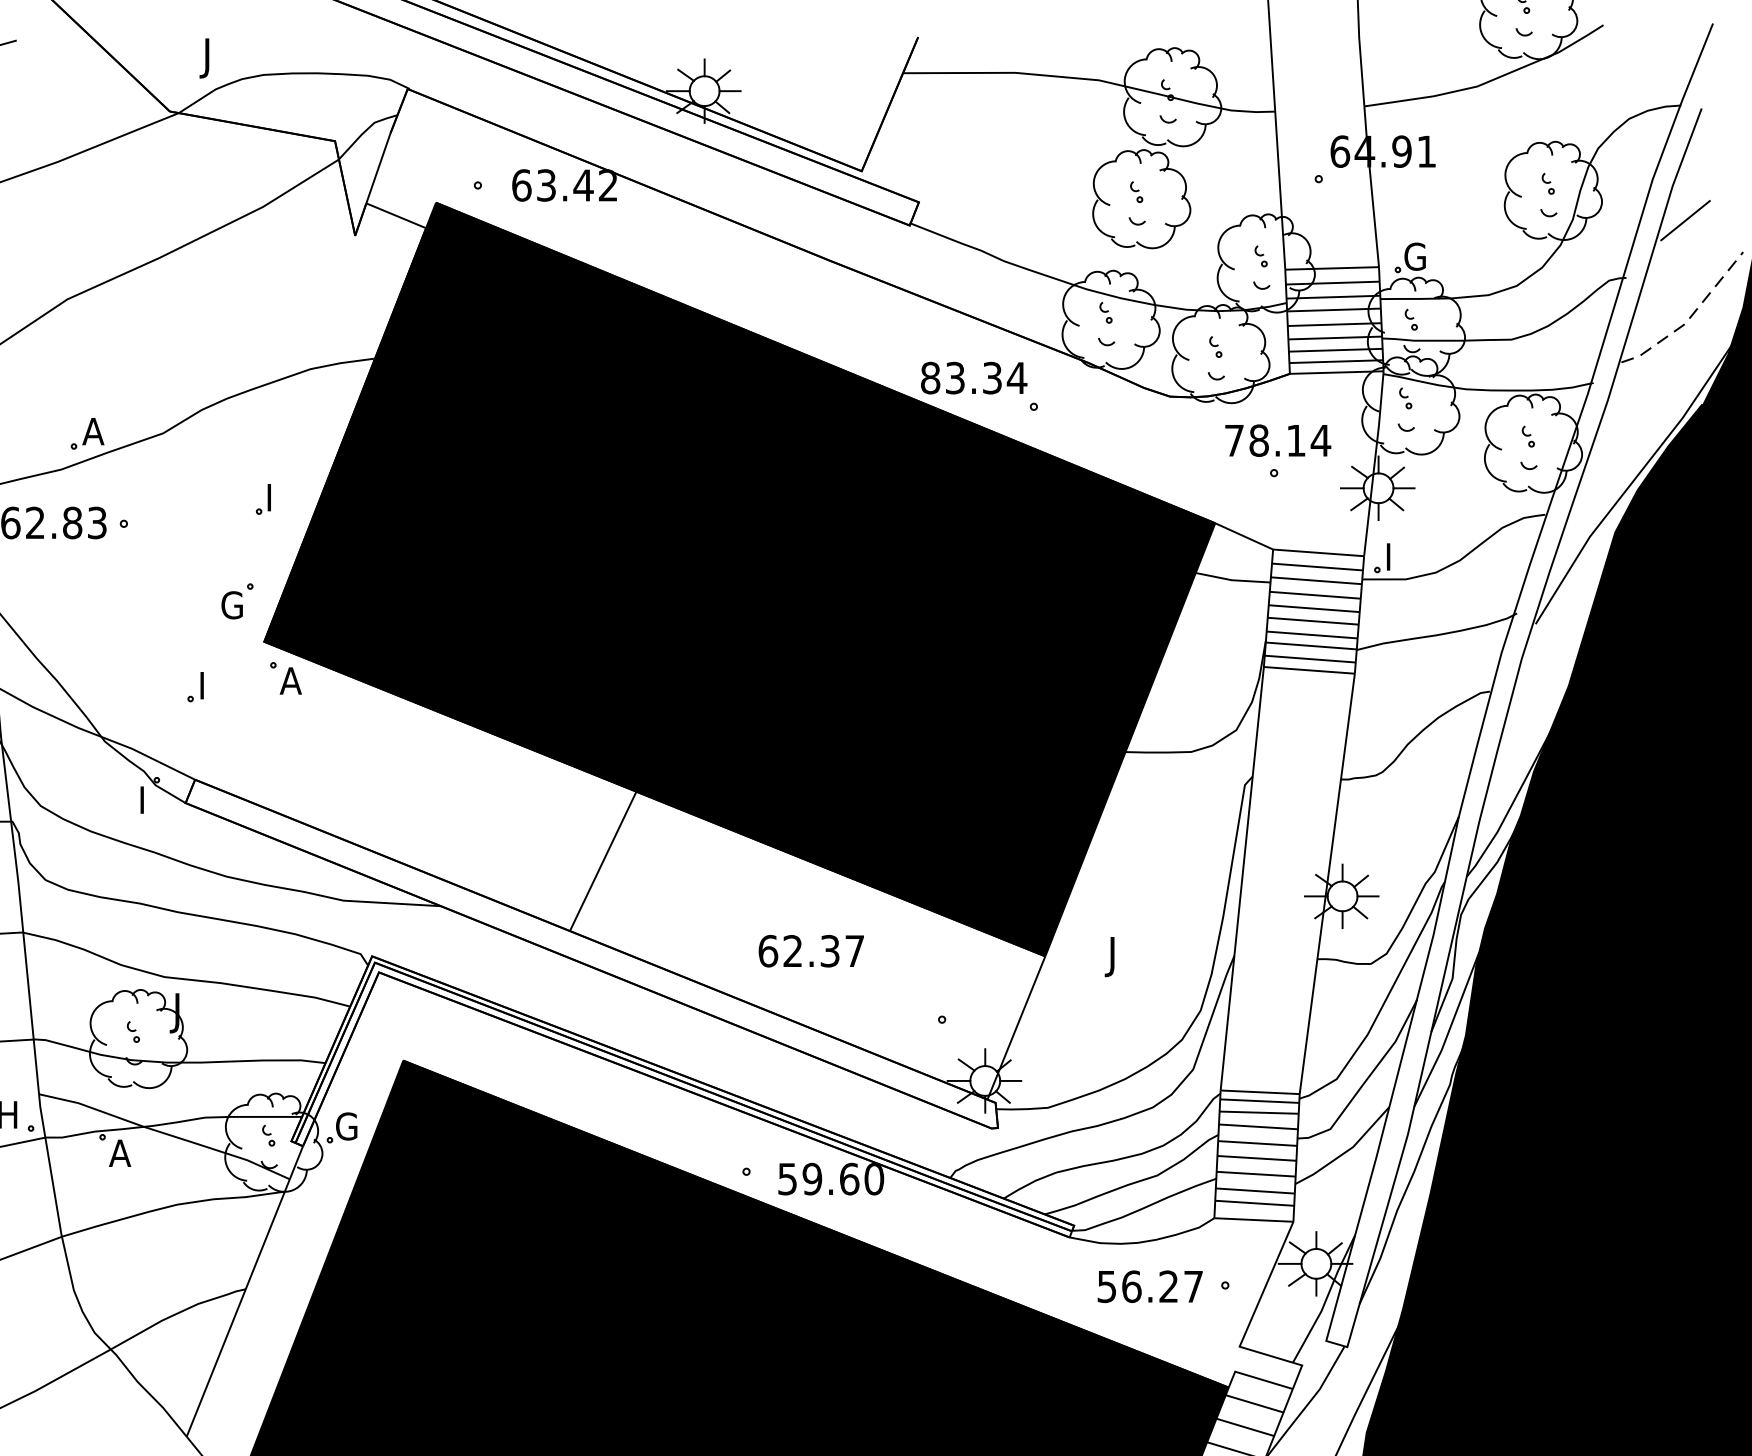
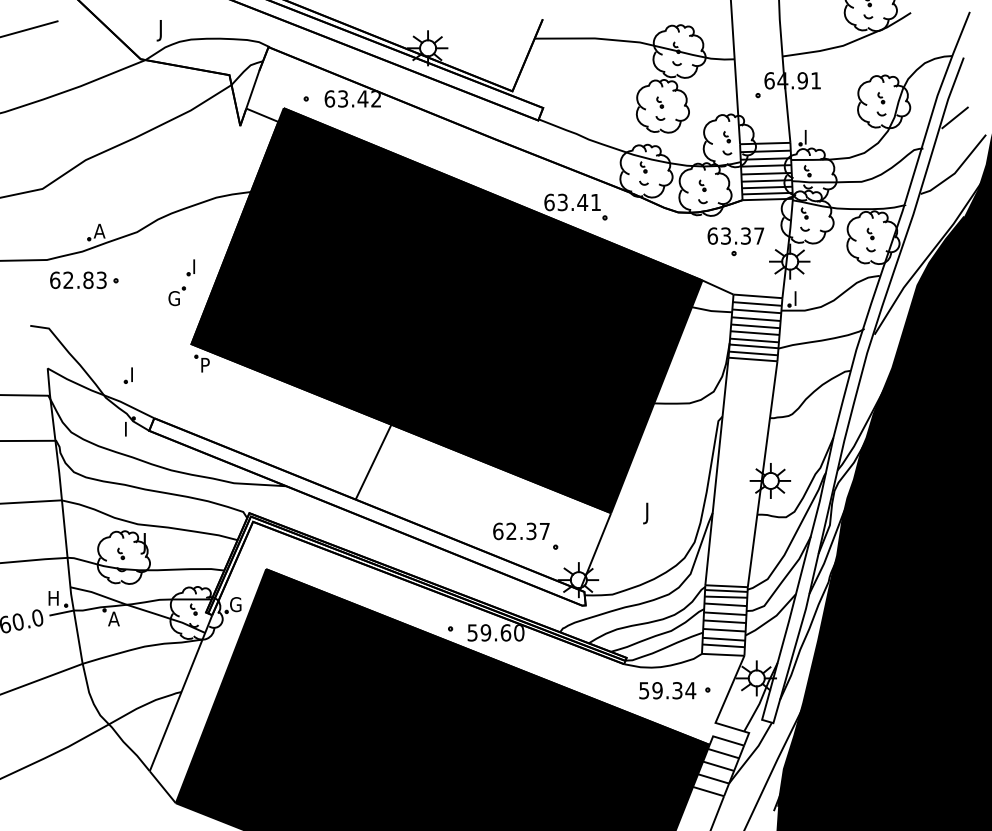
text: (1414, 255) -> (809, 136), G -> I
line: (1688, 320) -> (956, 171), dashed -> solid
text: (973, 378) -> (572, 202), 83.34 -> 63.41
text: (1276, 439) -> (735, 235), 78.14 -> 63.37
part: (236, 601) -> (176, 296), moved
text: (290, 679) -> (205, 364), A -> P
part: (193, 687) -> (127, 375), moved
text: (811, 951) -> (521, 531), moved
text: (1163, 1286) -> (674, 690), 56.27 -> 59.34

